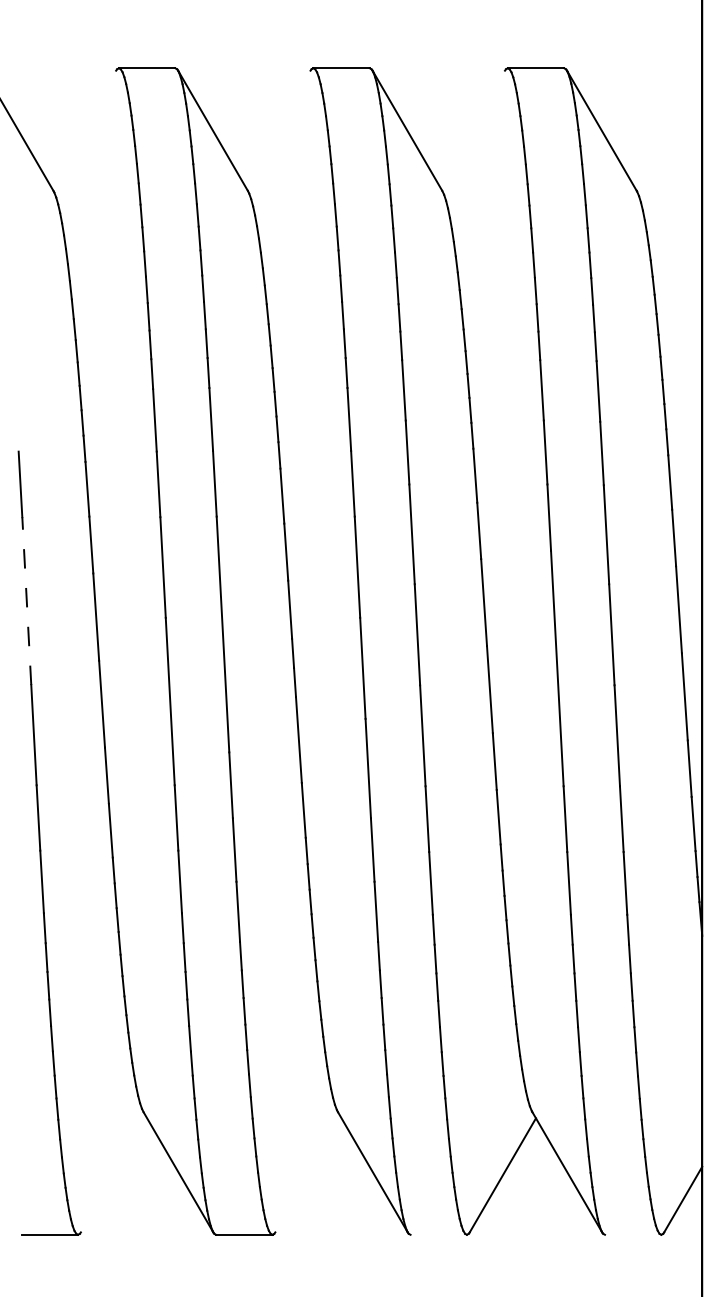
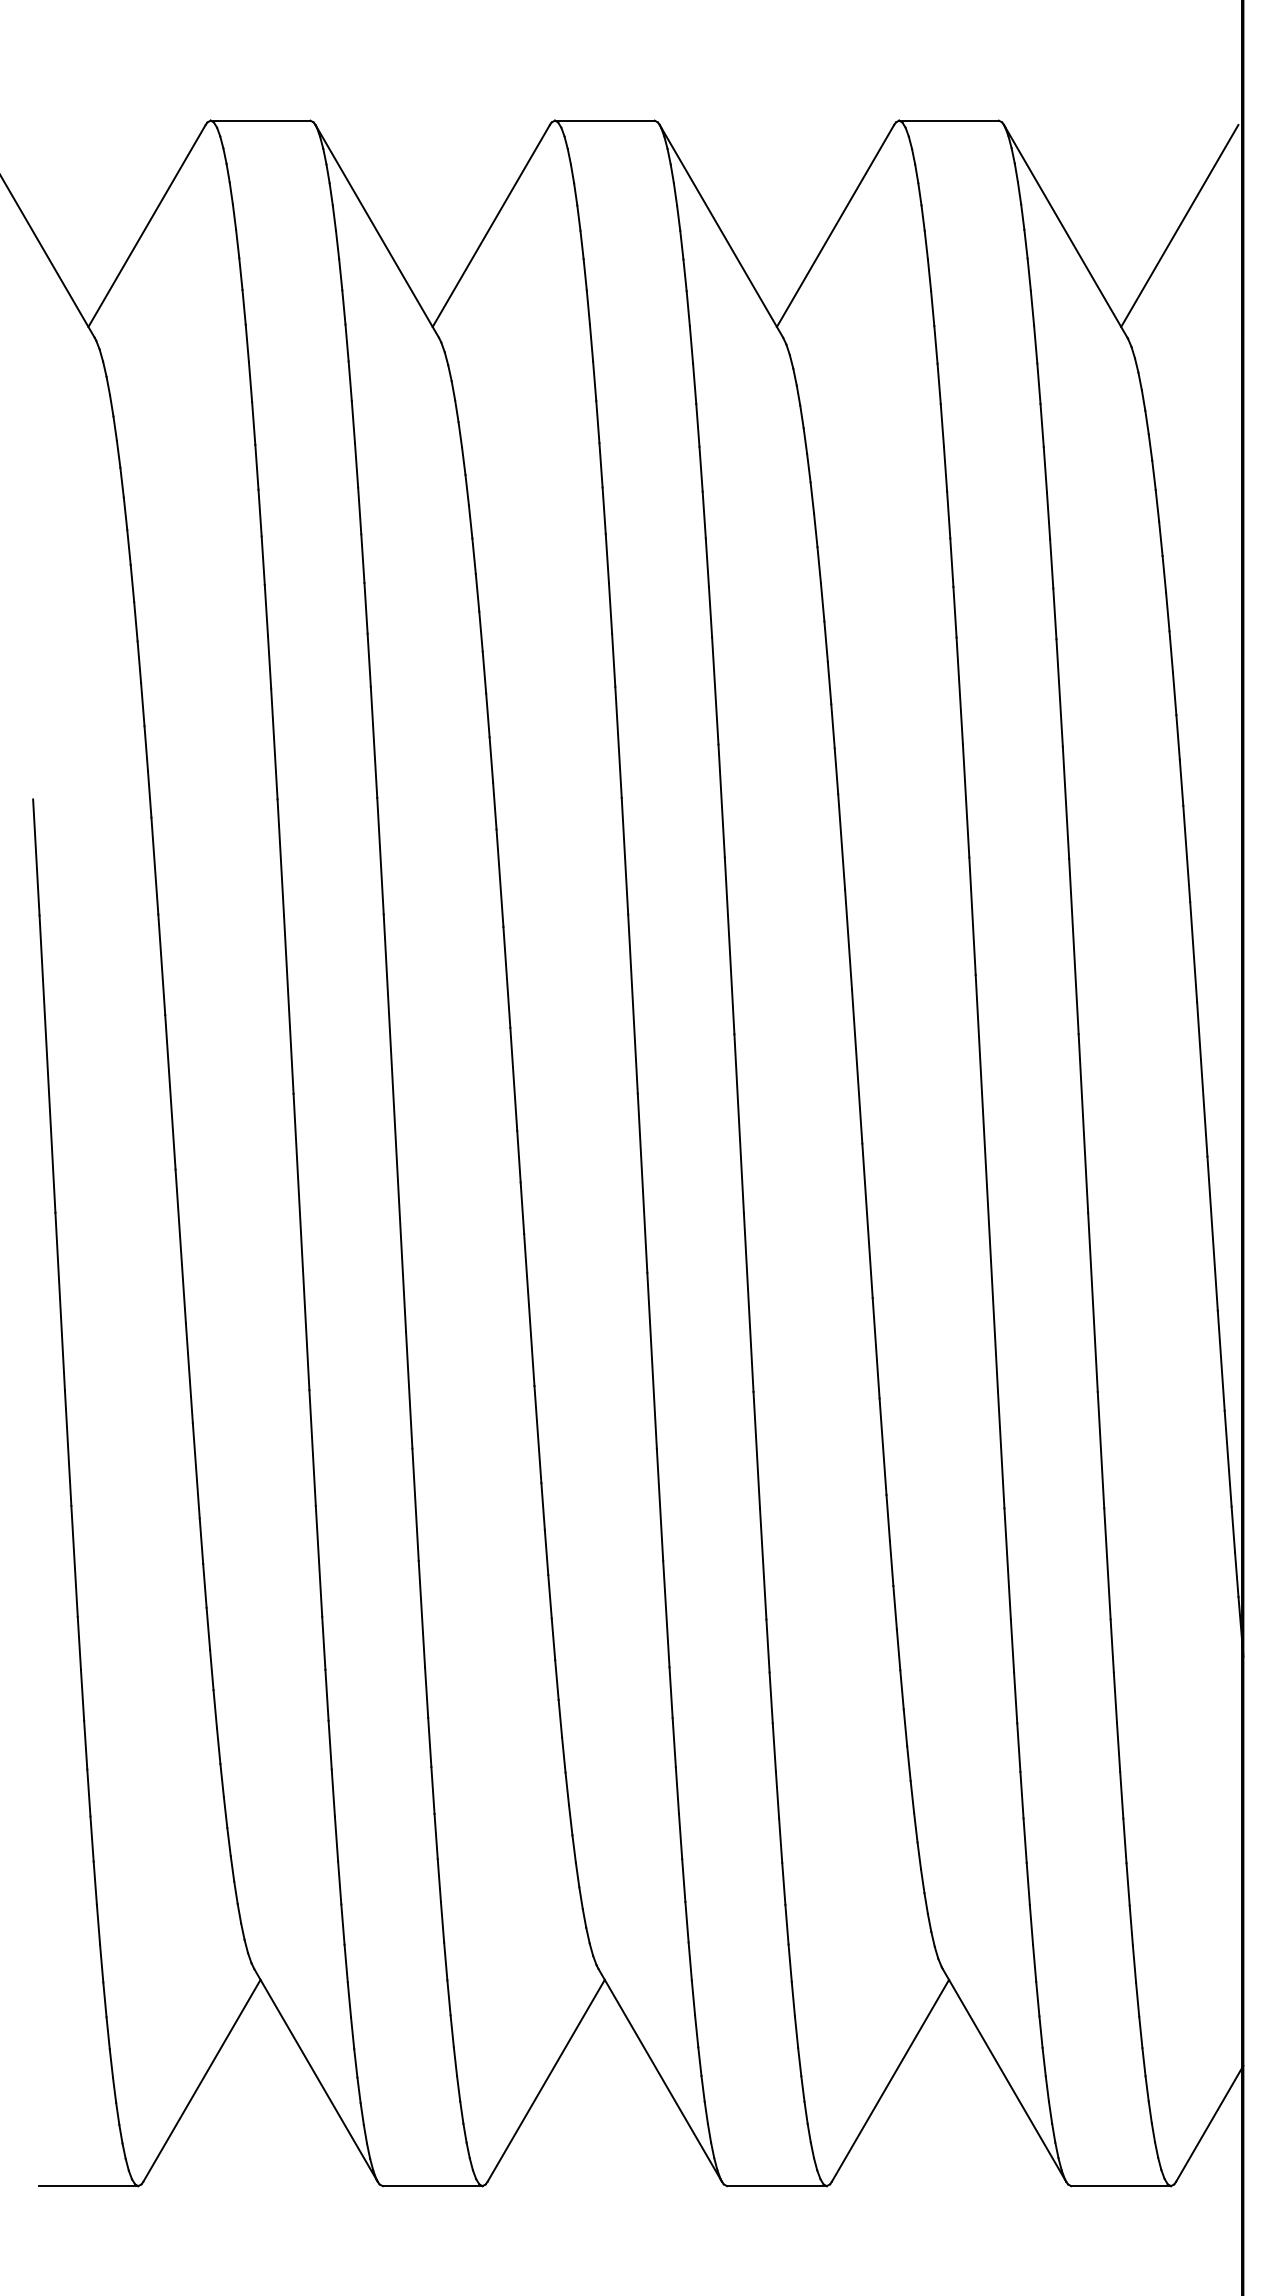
line: (82, 127) -> (146, 225), added
line: (277, 127) -> (491, 225), added
line: (471, 127) -> (834, 225), added
line: (666, 127) -> (1180, 225), added
line: (26, 600) -> (46, 1063), dashed -> solid
line: (113, 1175) -> (201, 2081), added
line: (308, 1175) -> (546, 2081), added
line: (438, 1234) -> (776, 2185), added
line: (633, 1234) -> (1121, 2185), added

